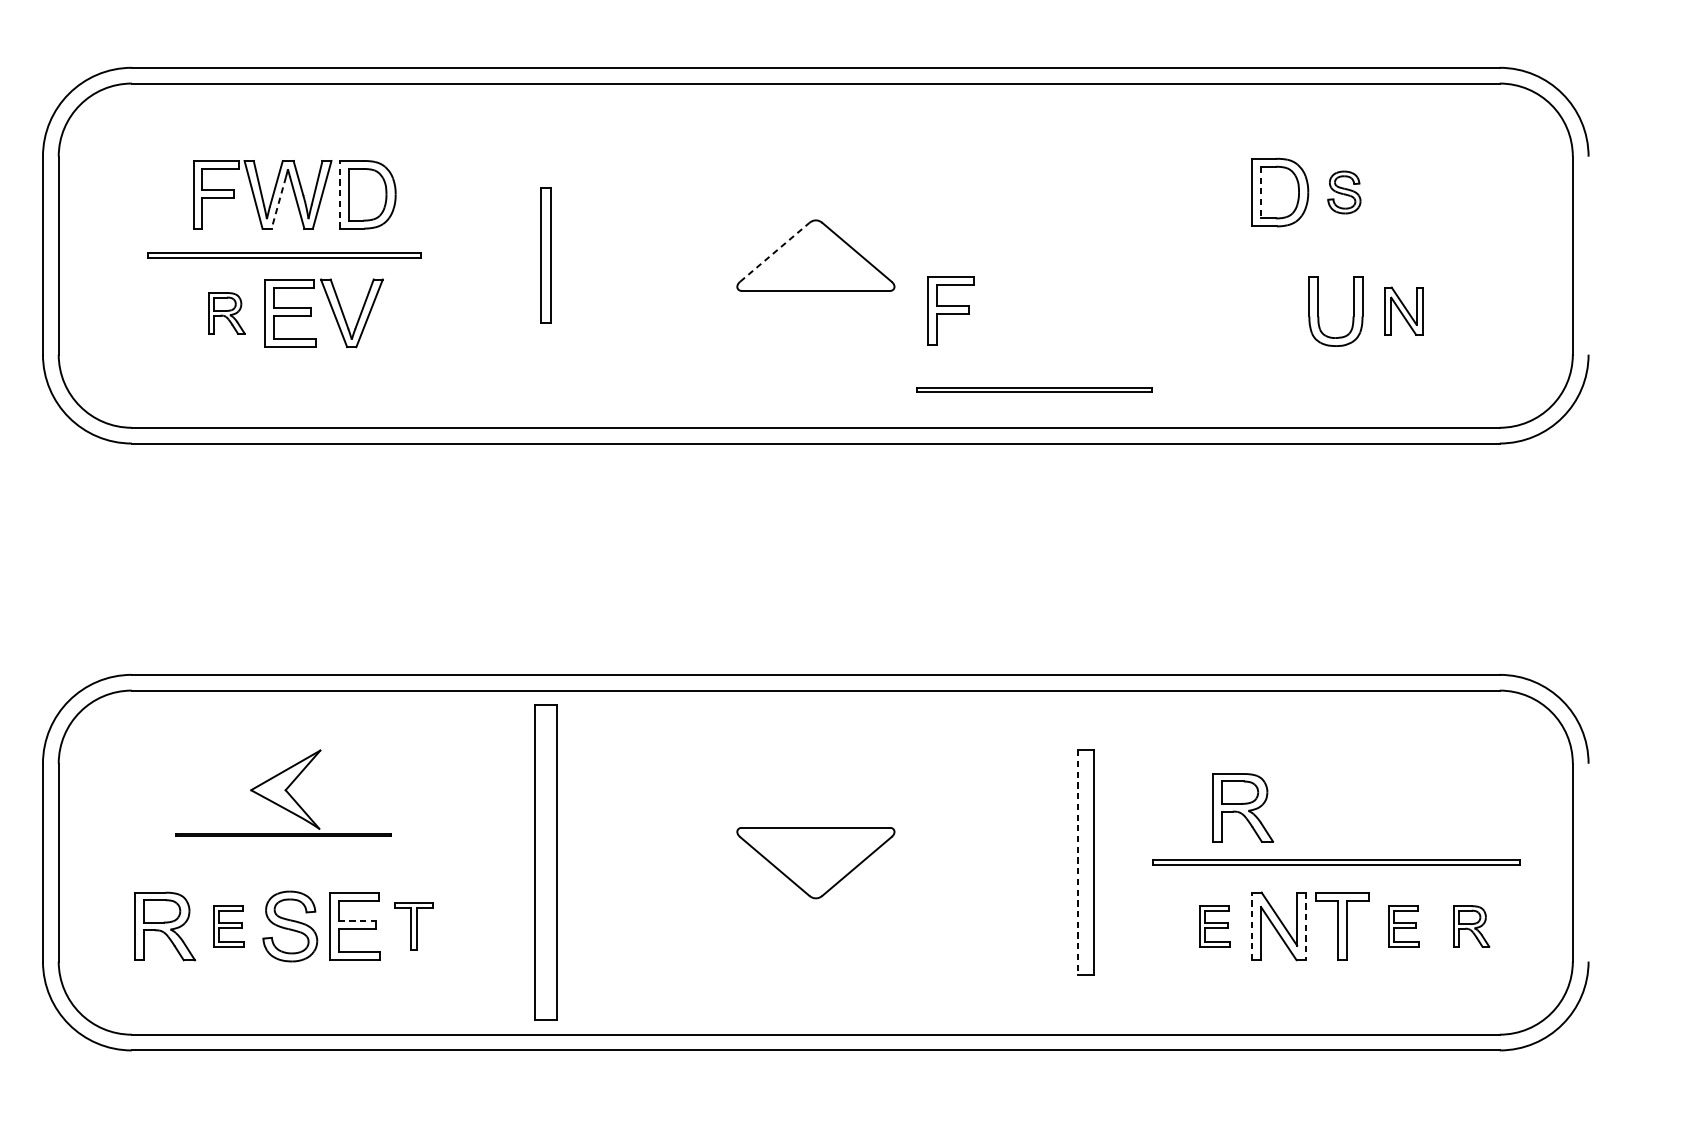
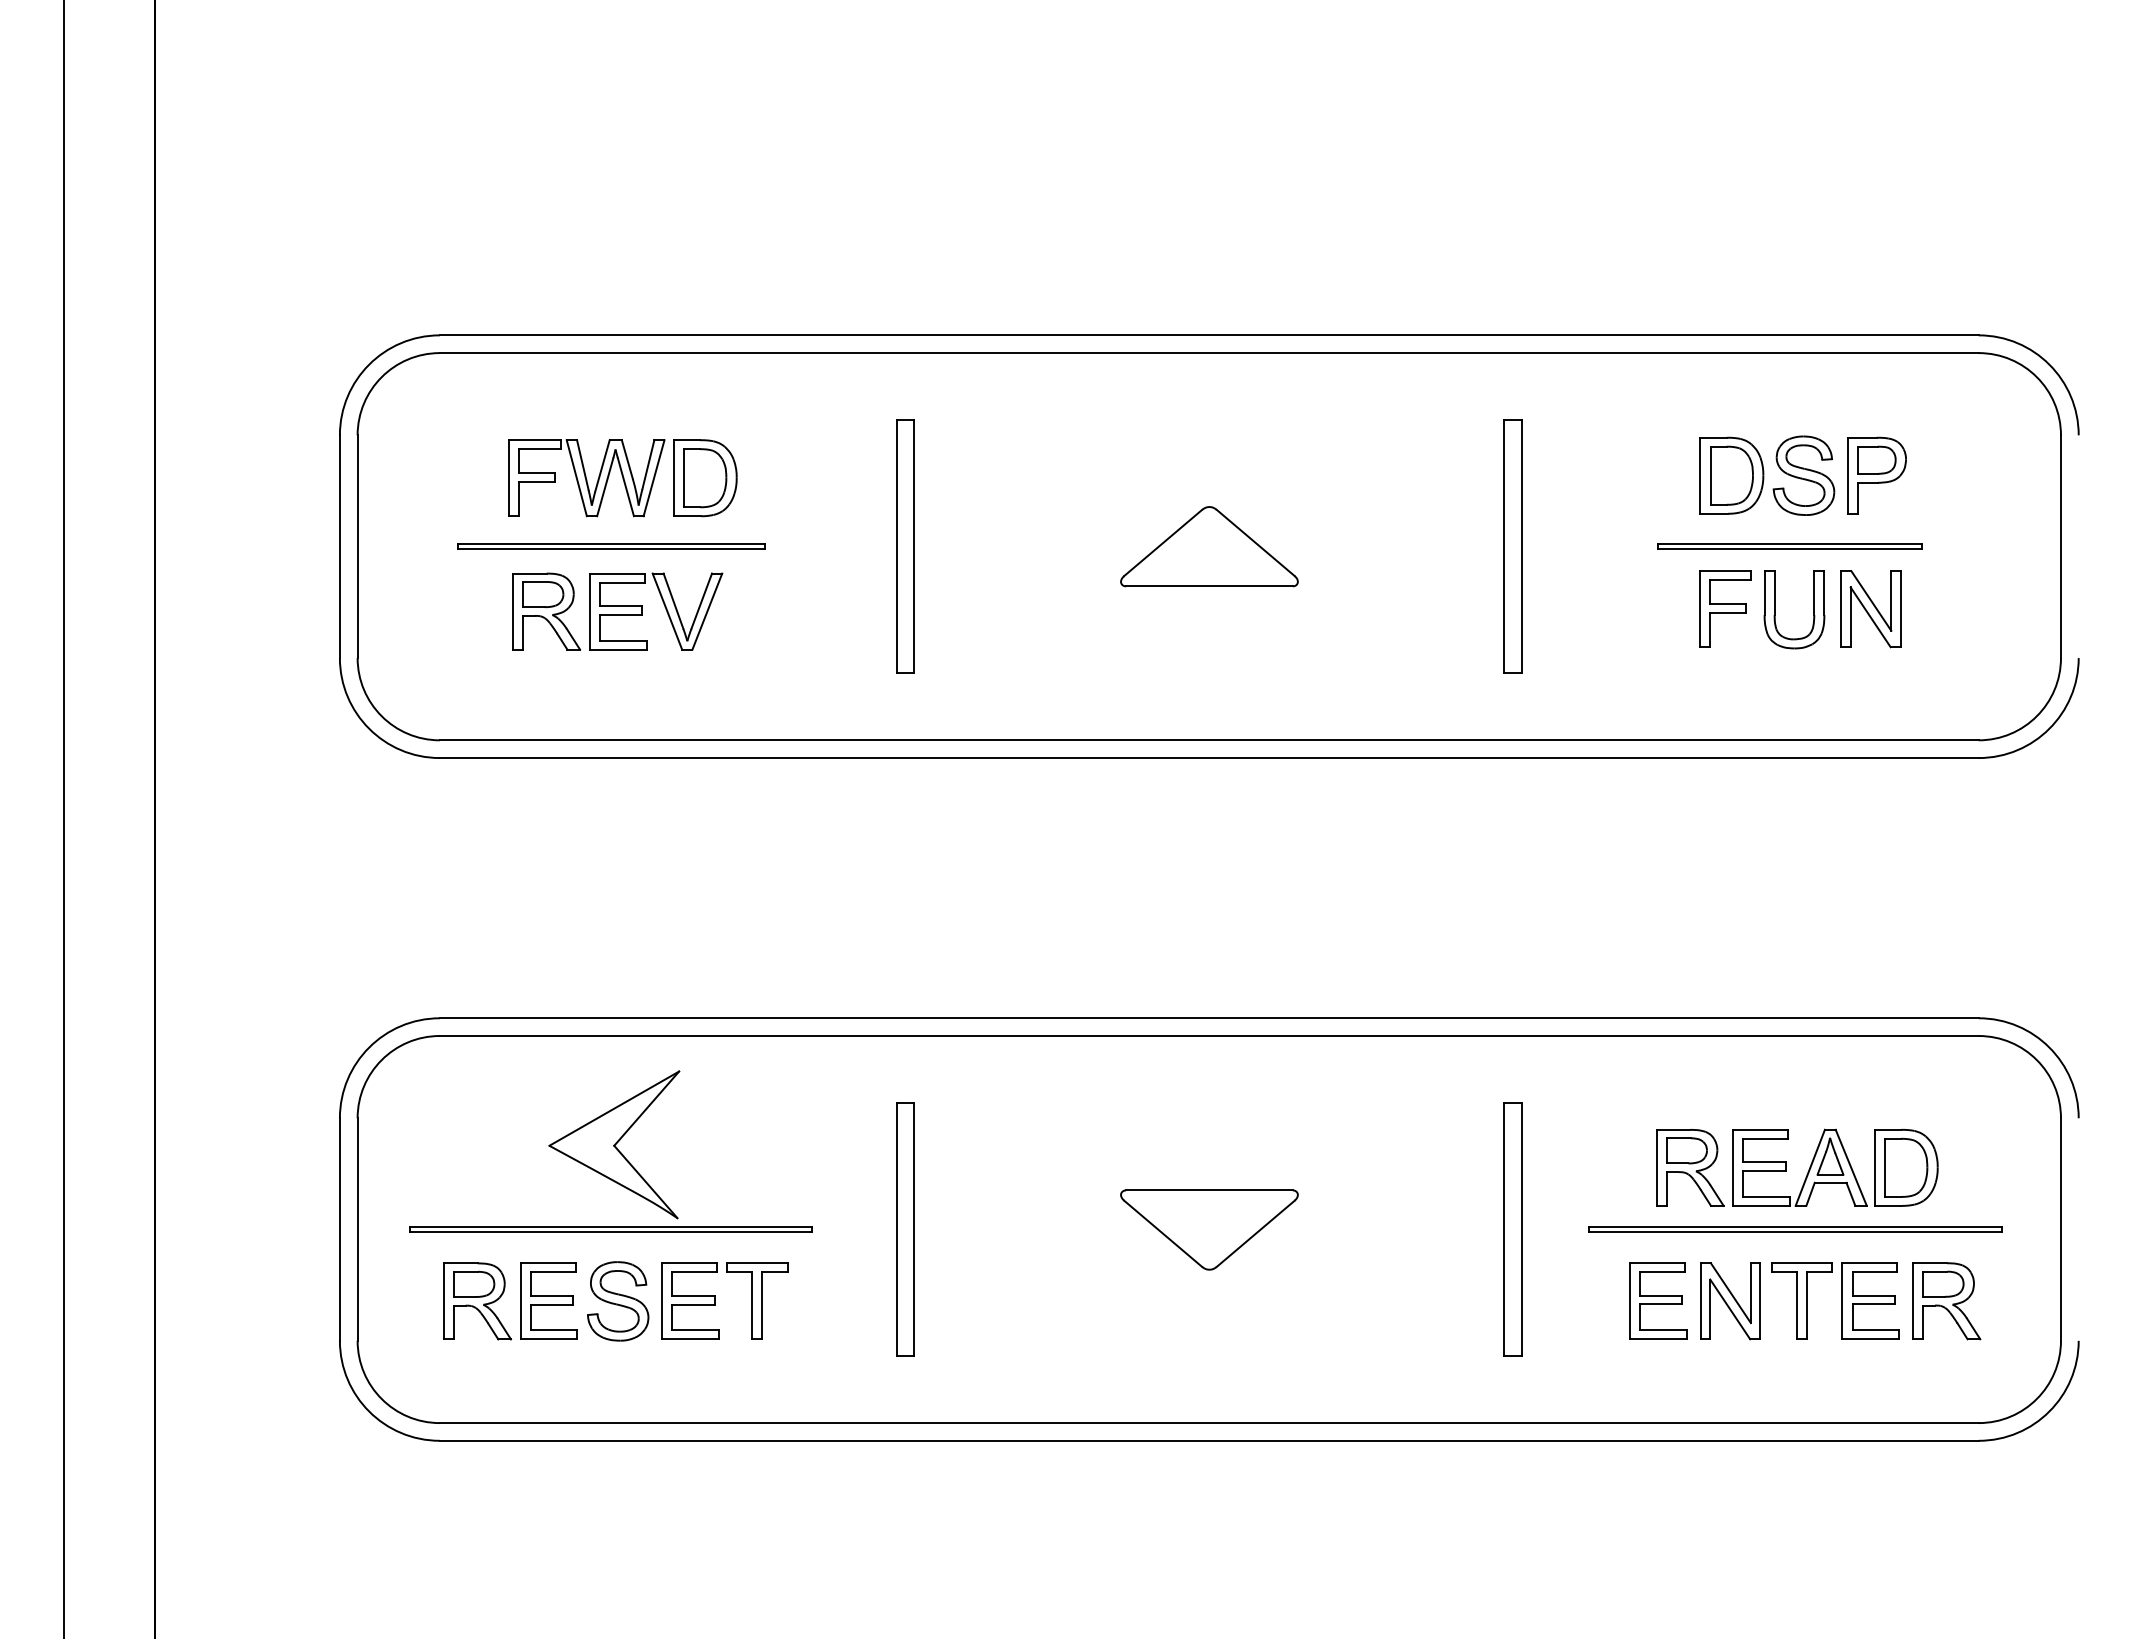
part: (1343, 192) -> (1803, 475), size x1.67
part: (1408, 192) -> (1876, 475), added
line: (1261, 193) -> (1710, 476), dashed -> solid
line: (339, 194) -> (673, 477), dashed -> solid
line: (279, 203) -> (605, 487), dashed -> solid
line: (775, 251) -> (1163, 542), dashed -> solid
part: (545, 255) -> (905, 546), size x1.67
part: (1085, 255) -> (1512, 546), added
part: (951, 310) -> (1725, 608), moved
part: (1403, 311) -> (1870, 609), size x1.43
part: (226, 313) -> (546, 611), size x1.67
part: (1033, 389) -> (1789, 546), moved
part: (283, 793) -> (610, 1151), size x1.67
part: (1372, 807) -> (1835, 1167), added
part: (545, 862) -> (905, 1229), size x0.71
line: (1078, 862) -> (1504, 1229), dashed -> solid
line: (358, 921) -> (694, 1295), dashed -> solid
part: (228, 925) -> (548, 1300), size x1.67
part: (414, 925) -> (757, 1300), size x1.43
part: (1215, 925) -> (1658, 1300), size x1.67
line: (1252, 925) -> (1700, 1300), dashed -> solid
part: (1403, 925) -> (1870, 1300), size x1.67
line: (1305, 926) -> (1760, 1301), dashed -> solid
part: (1471, 926) -> (1946, 1301), size x1.67

